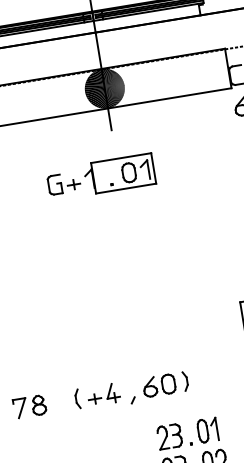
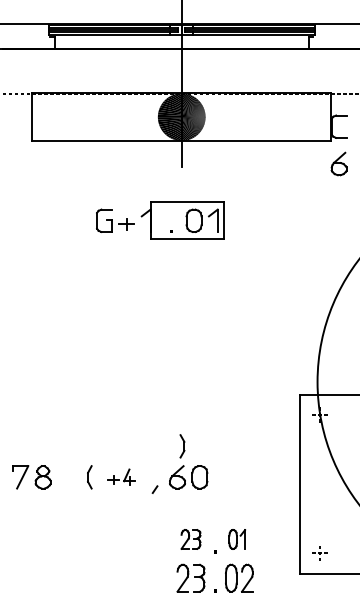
part: (185, 381) -> (182, 446), moved
part: (103, 394) -> (121, 477), size x0.7
part: (208, 430) -> (237, 539), size x0.7
part: (169, 436) -> (190, 539), size x0.7

